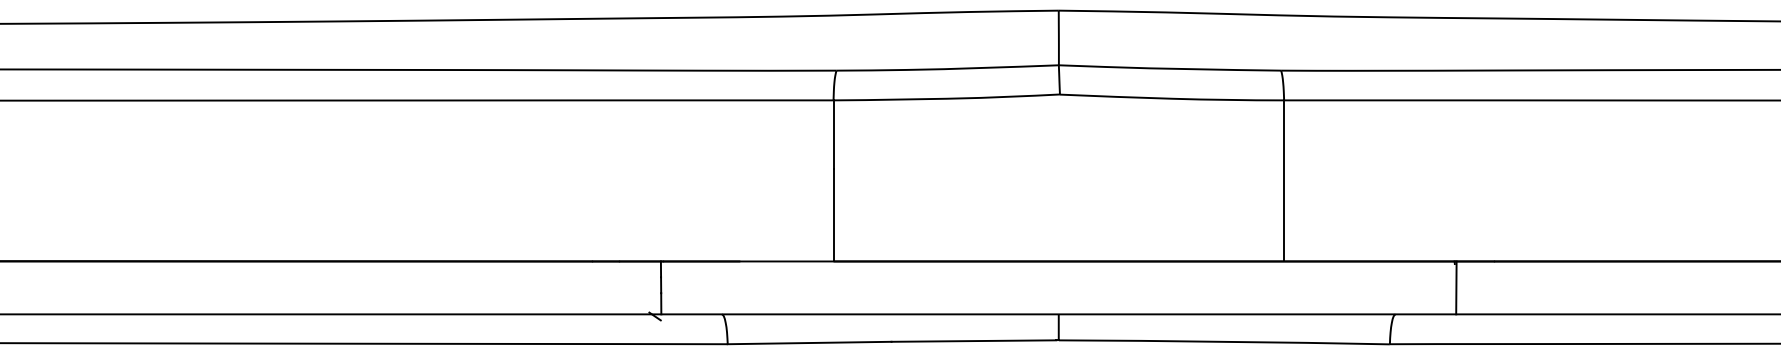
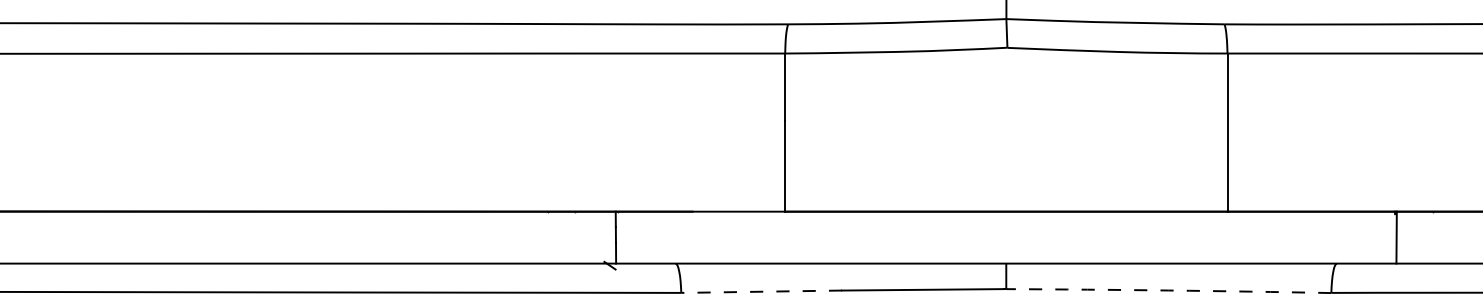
arc: (1224, 341) -> (1168, 290), solid -> dashed
line: (809, 343) -> (761, 292), solid -> dashed

